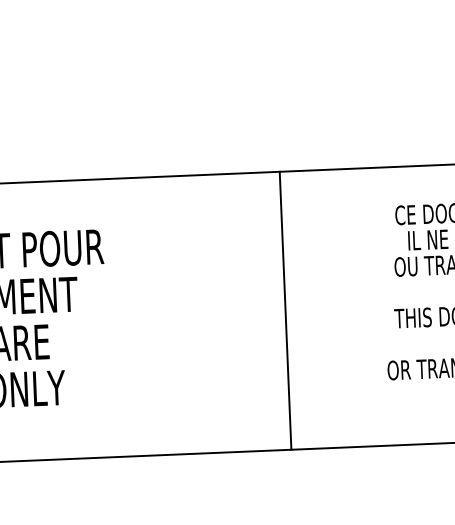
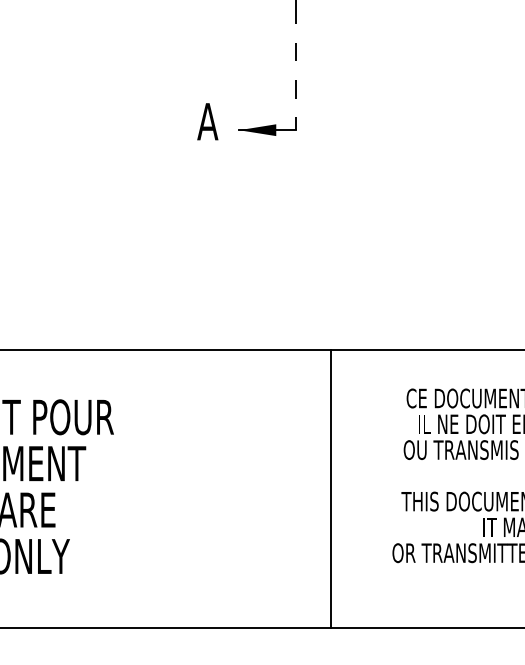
line: (286, 310) -> (331, 488), moved

